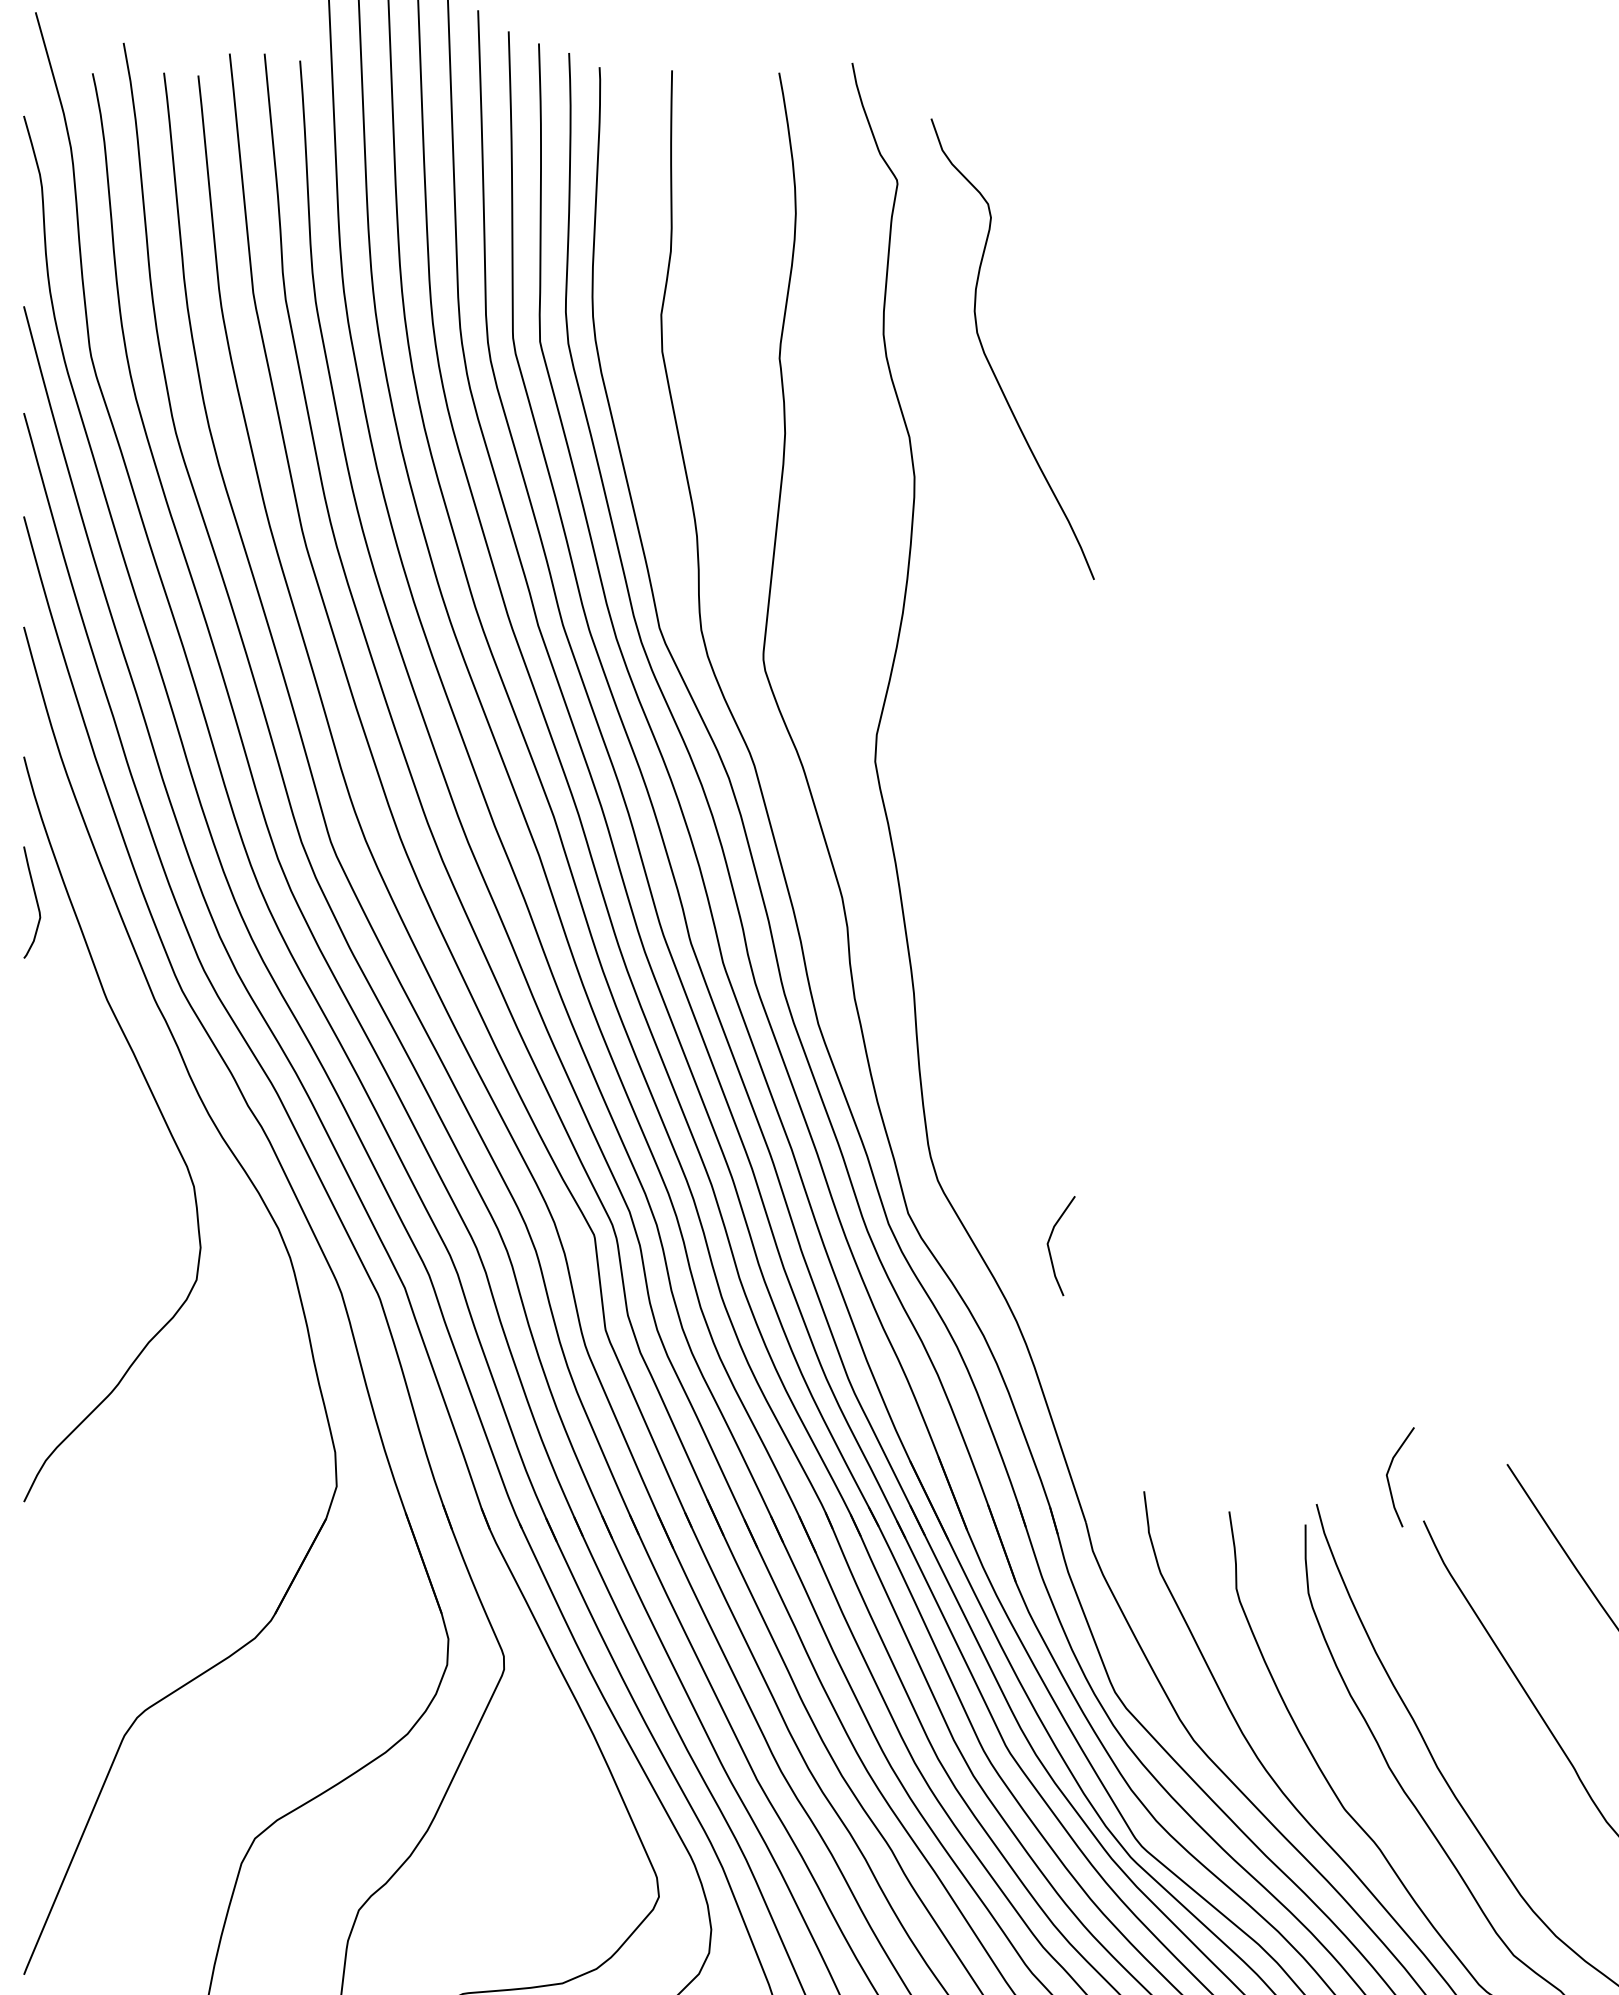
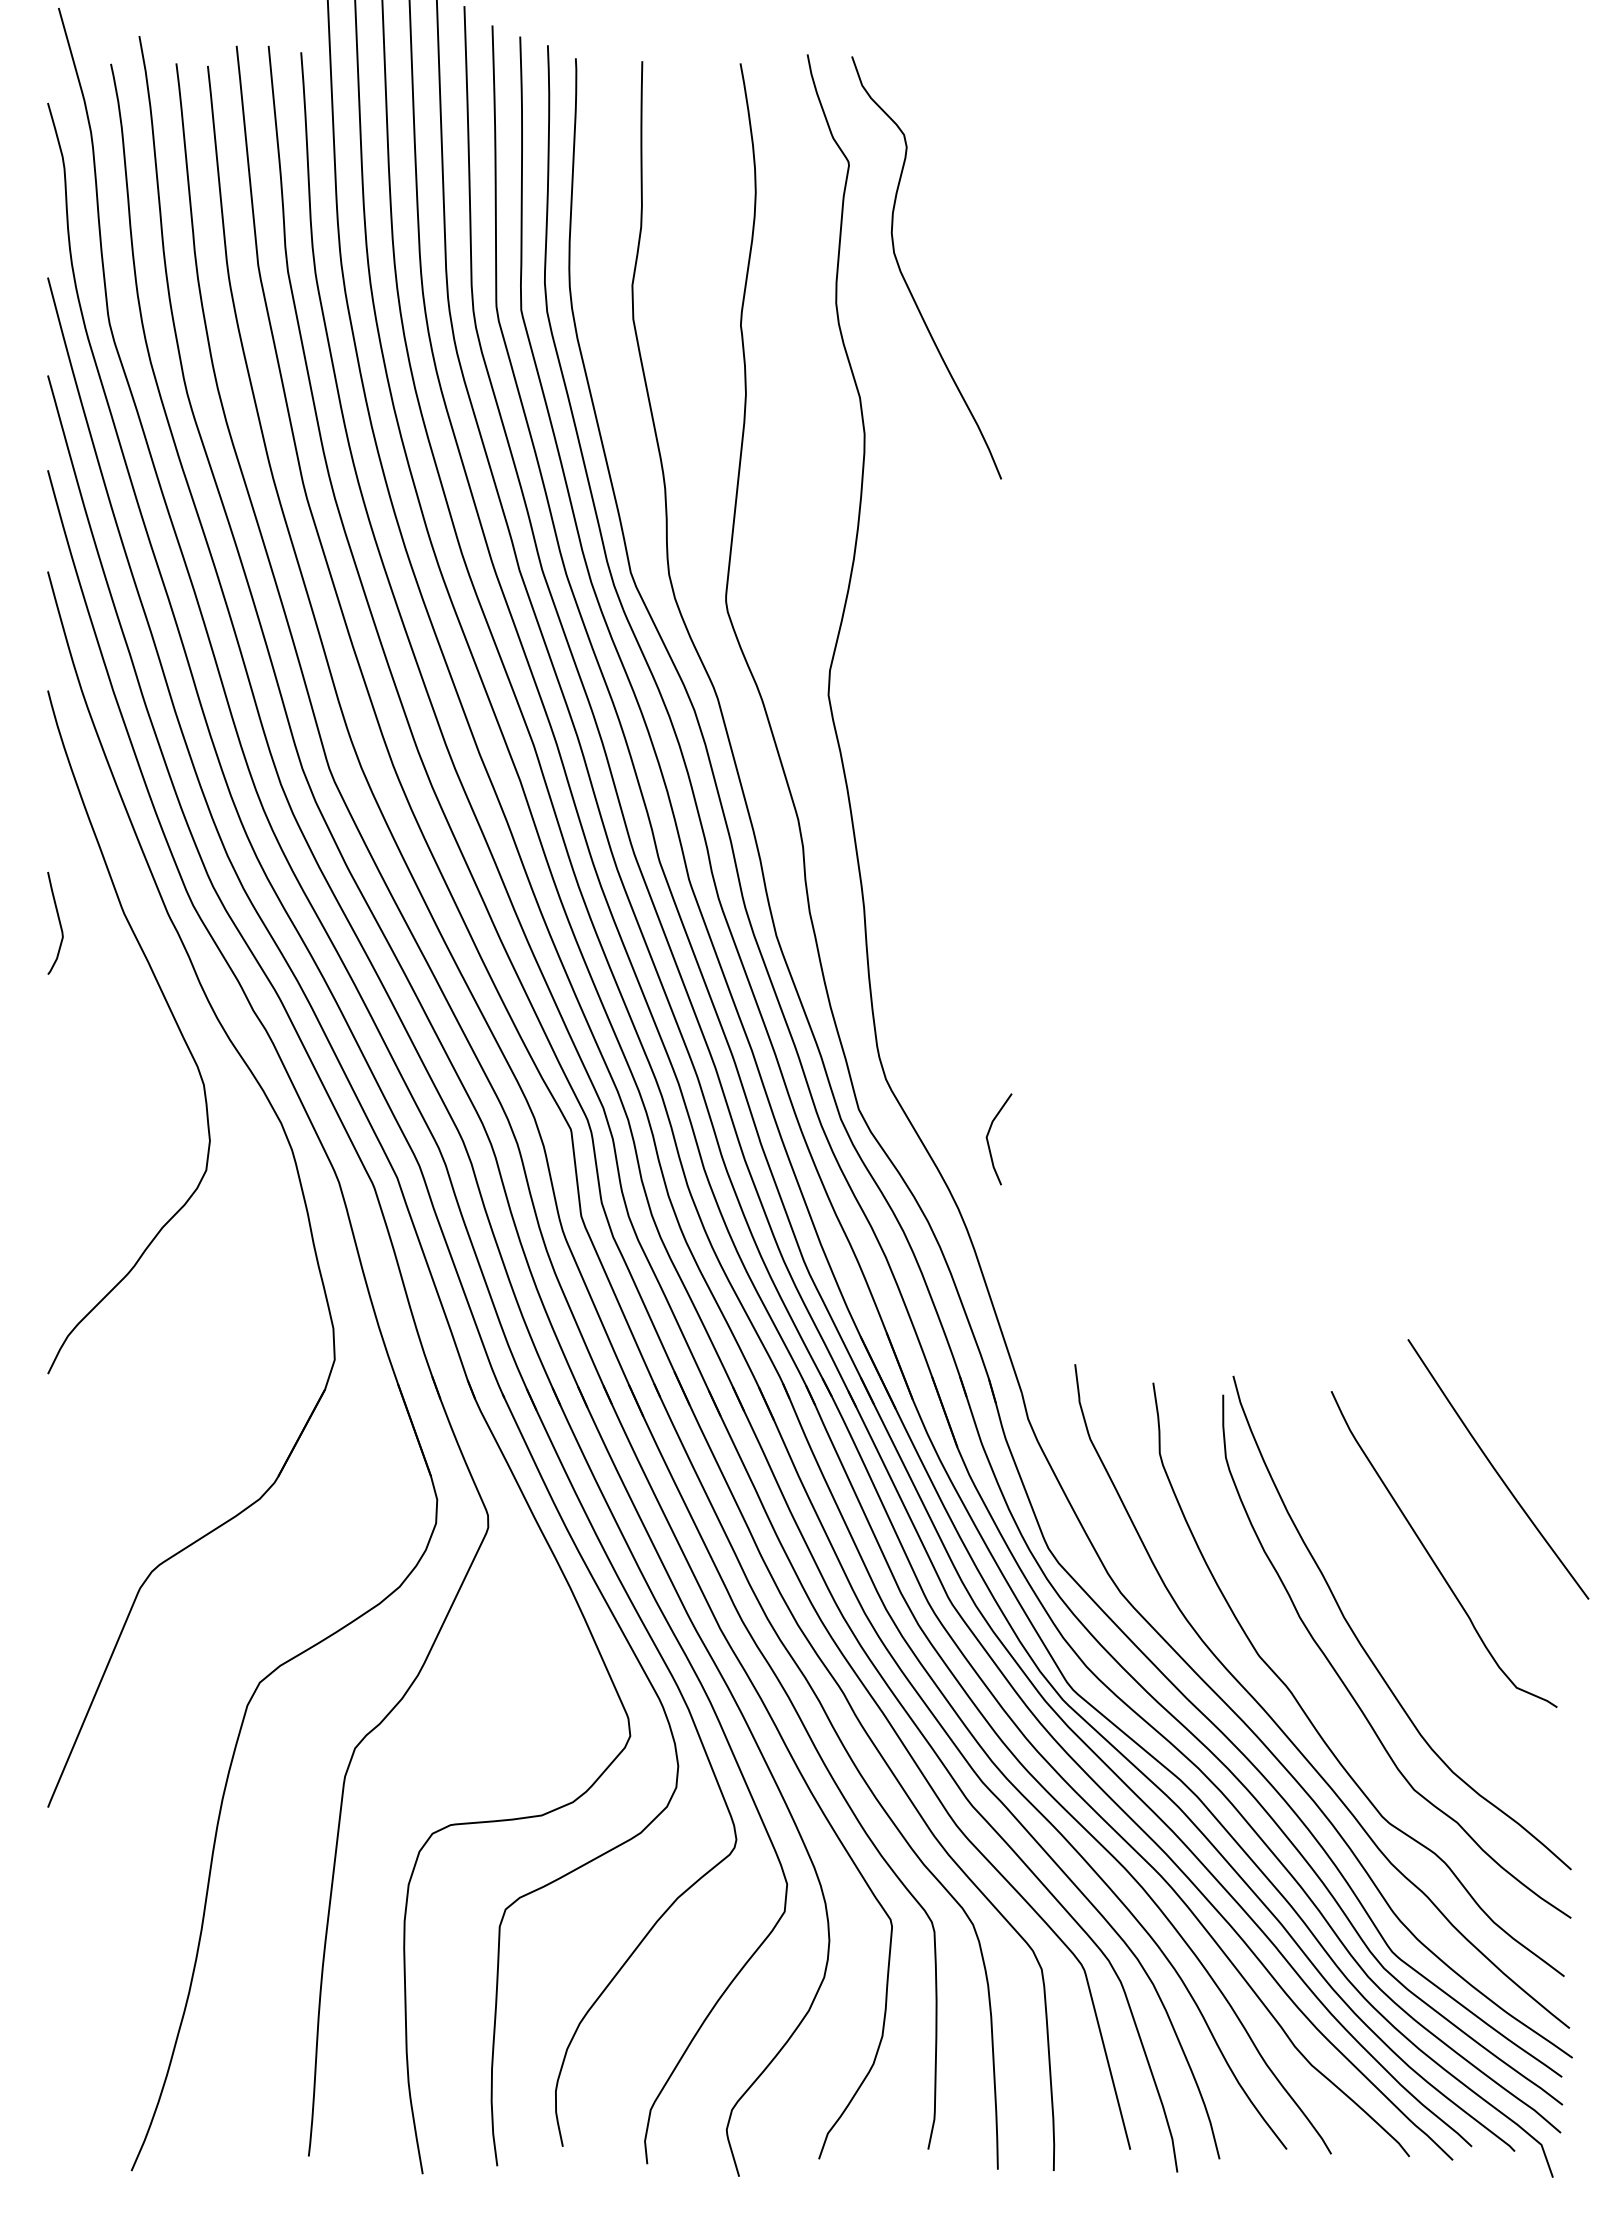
curve: (988, 359) -> (904, 277), moved
curve: (35, 900) -> (58, 921), moved
line: (1388, 1477) -> (1299, 1351), removed

